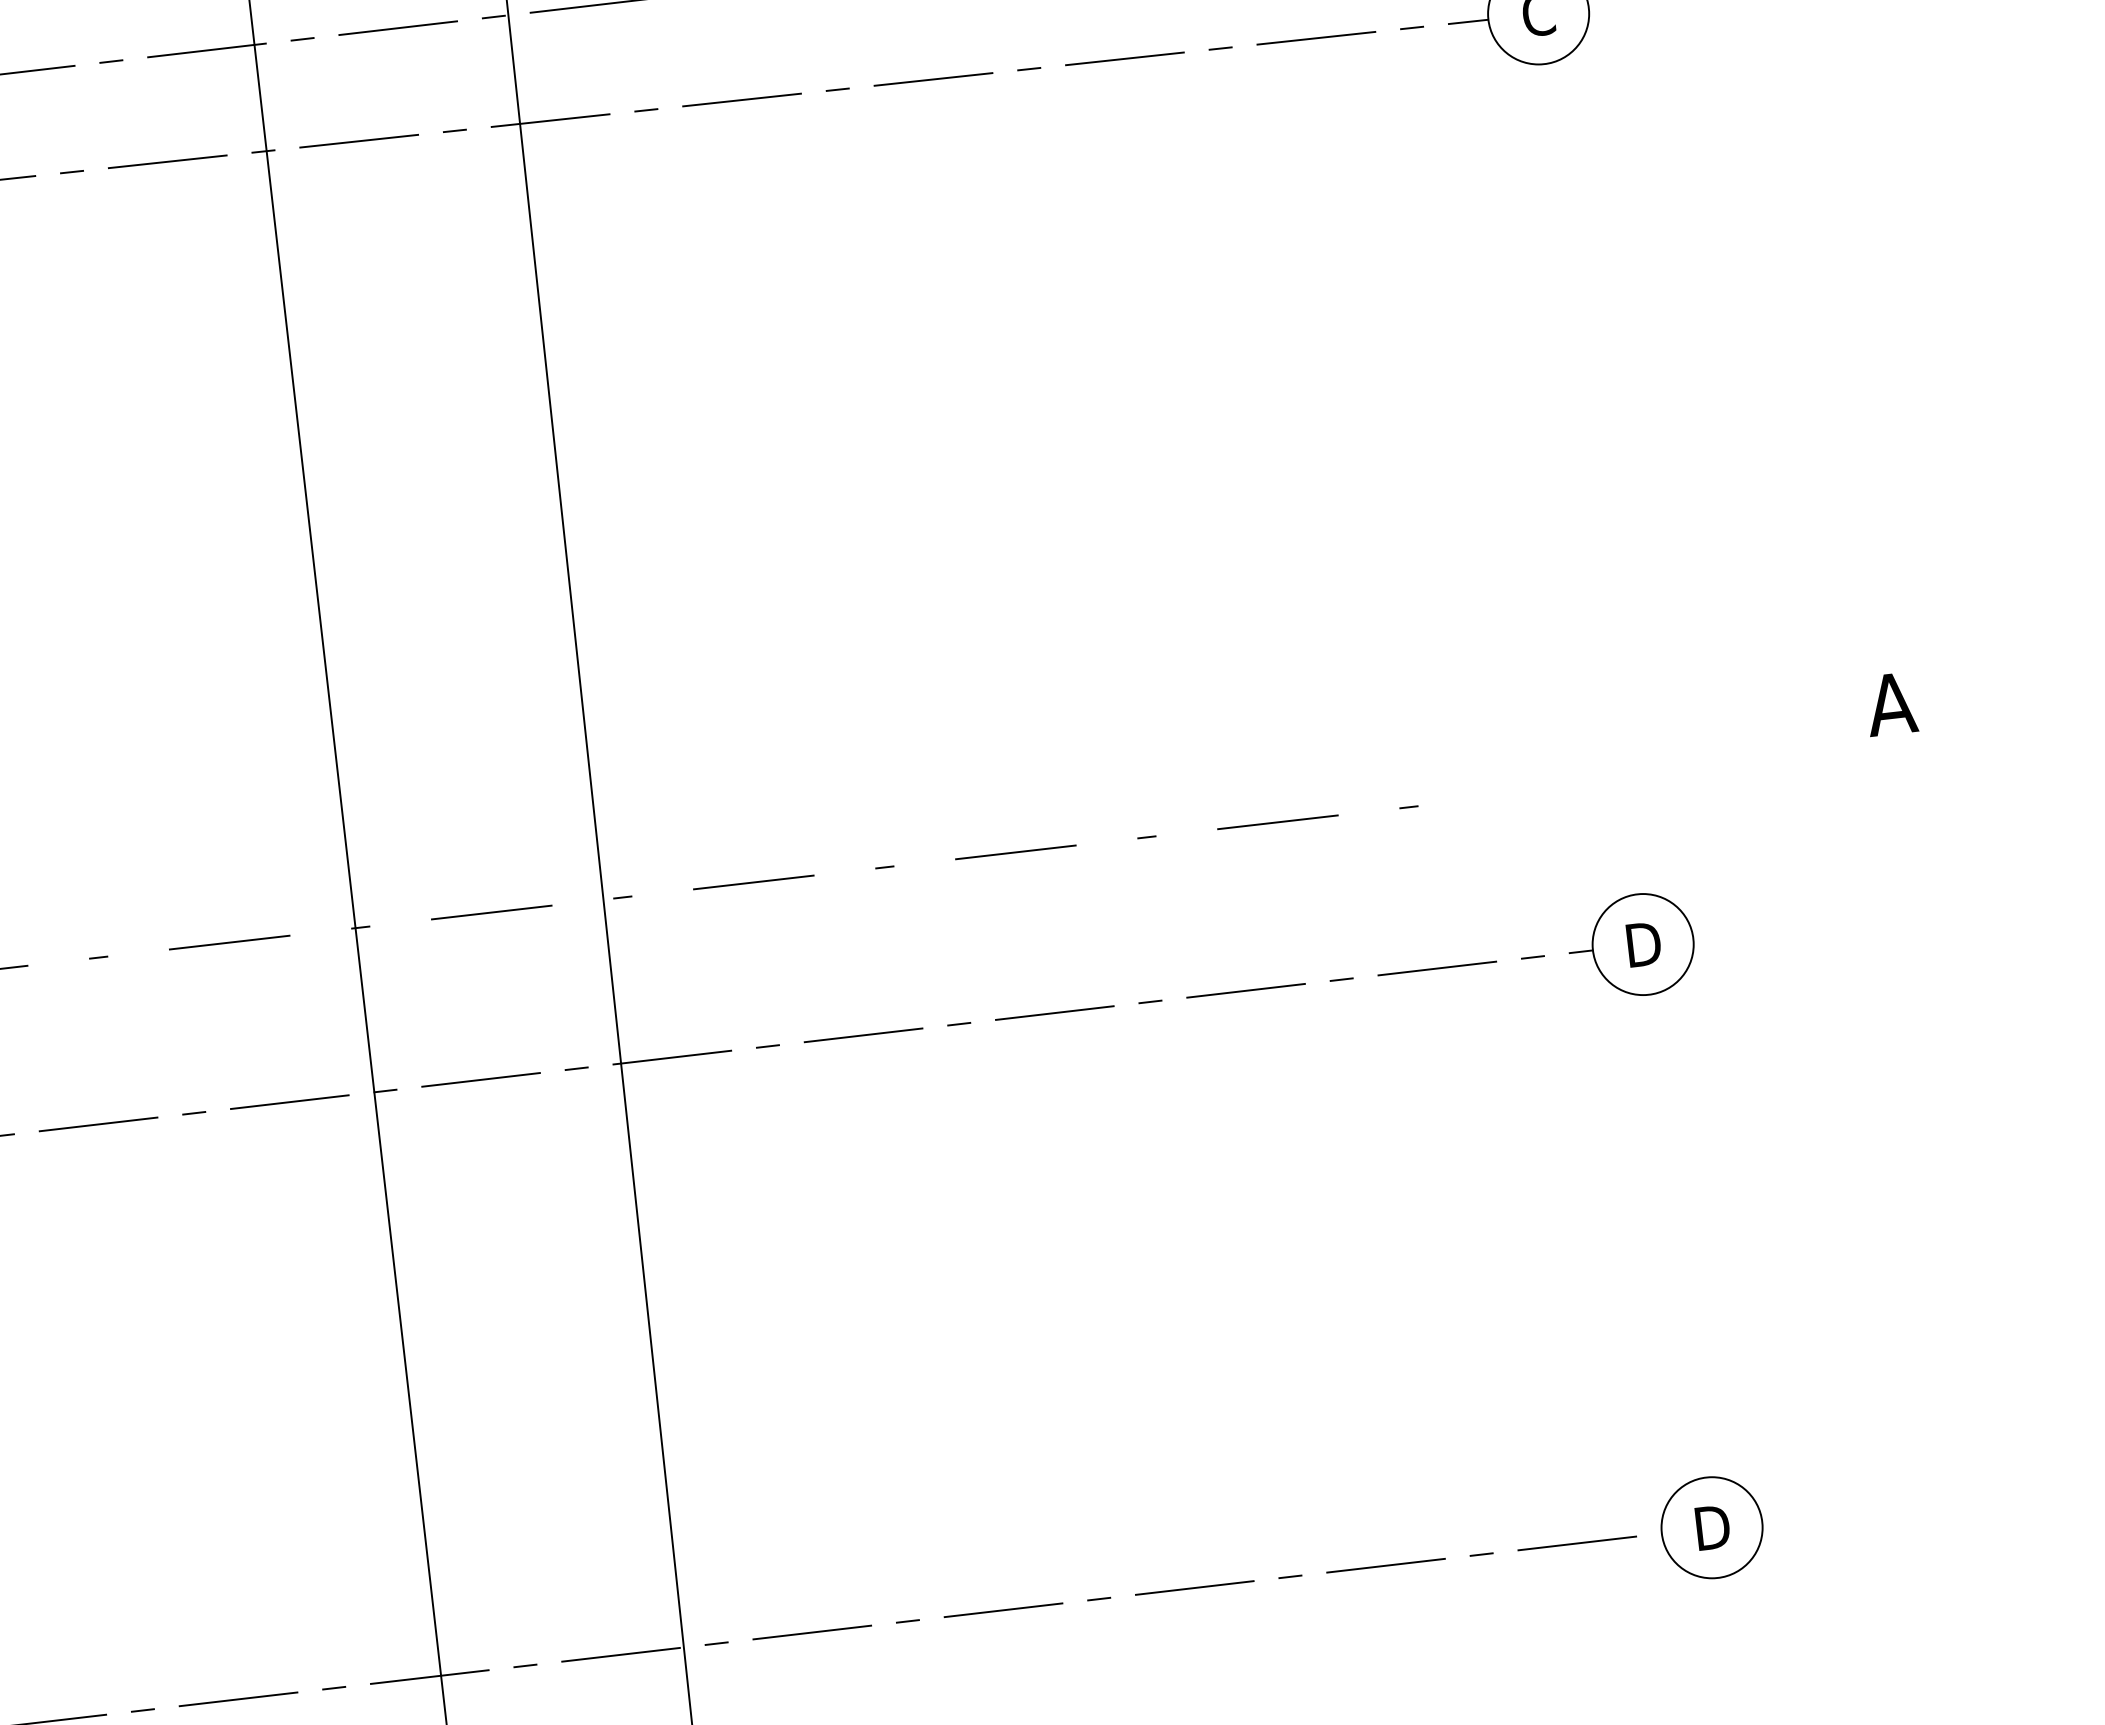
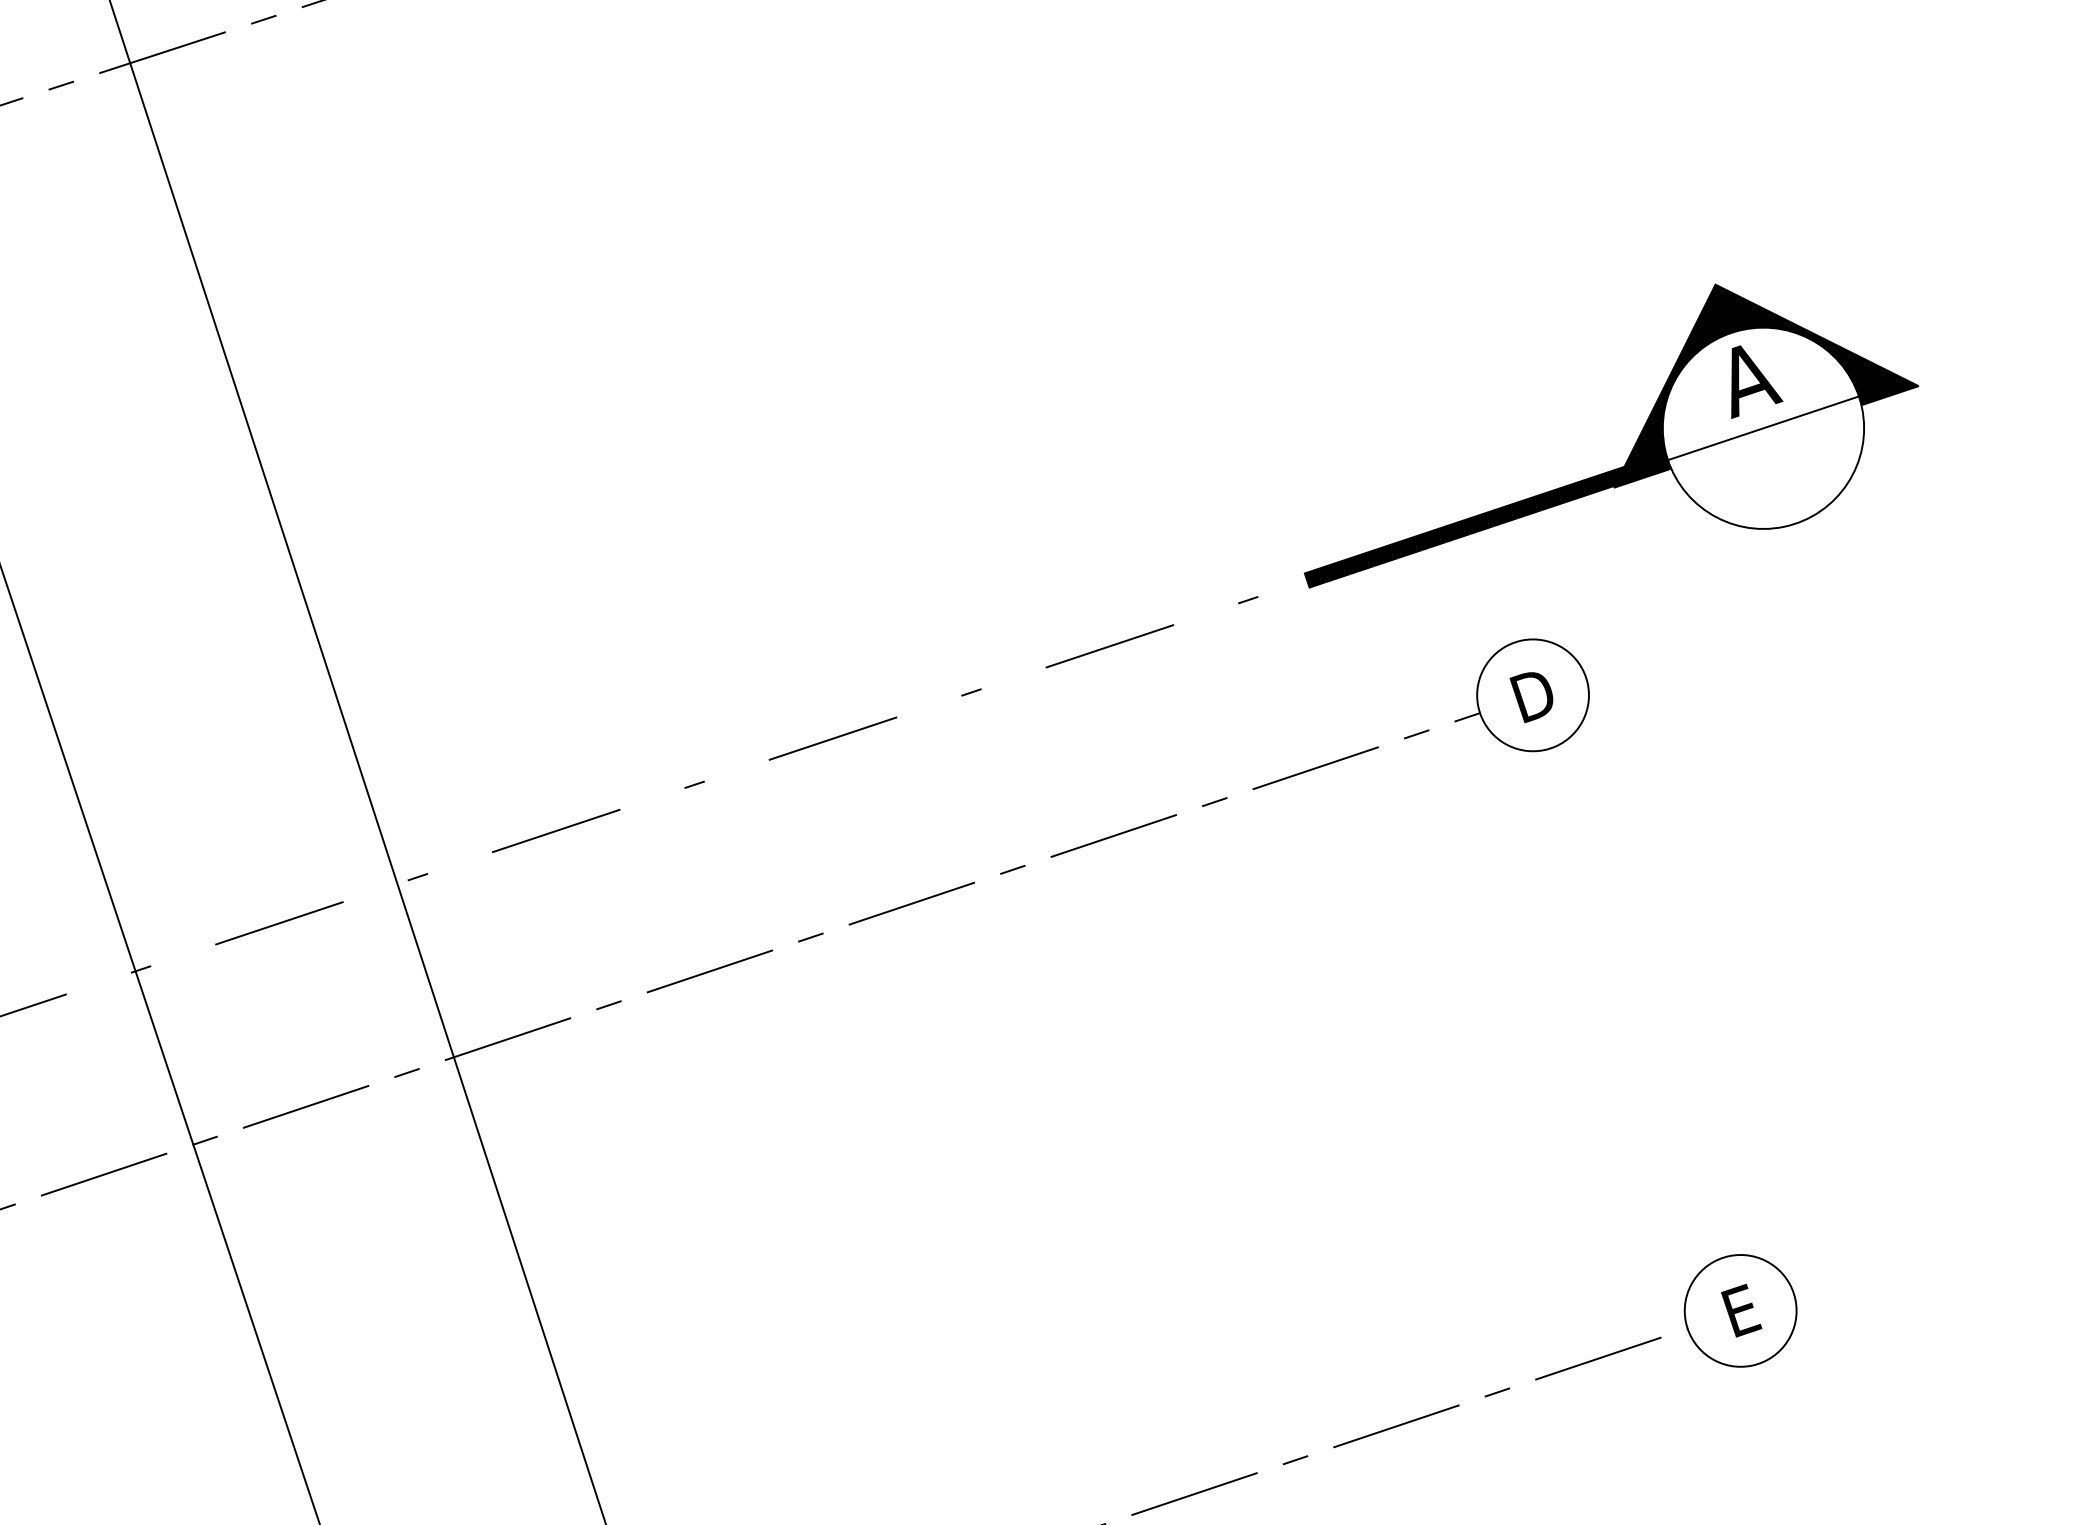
part: (1775, 746) -> (1631, 450), added
text: (1711, 1527) -> (1739, 1310), D -> E

